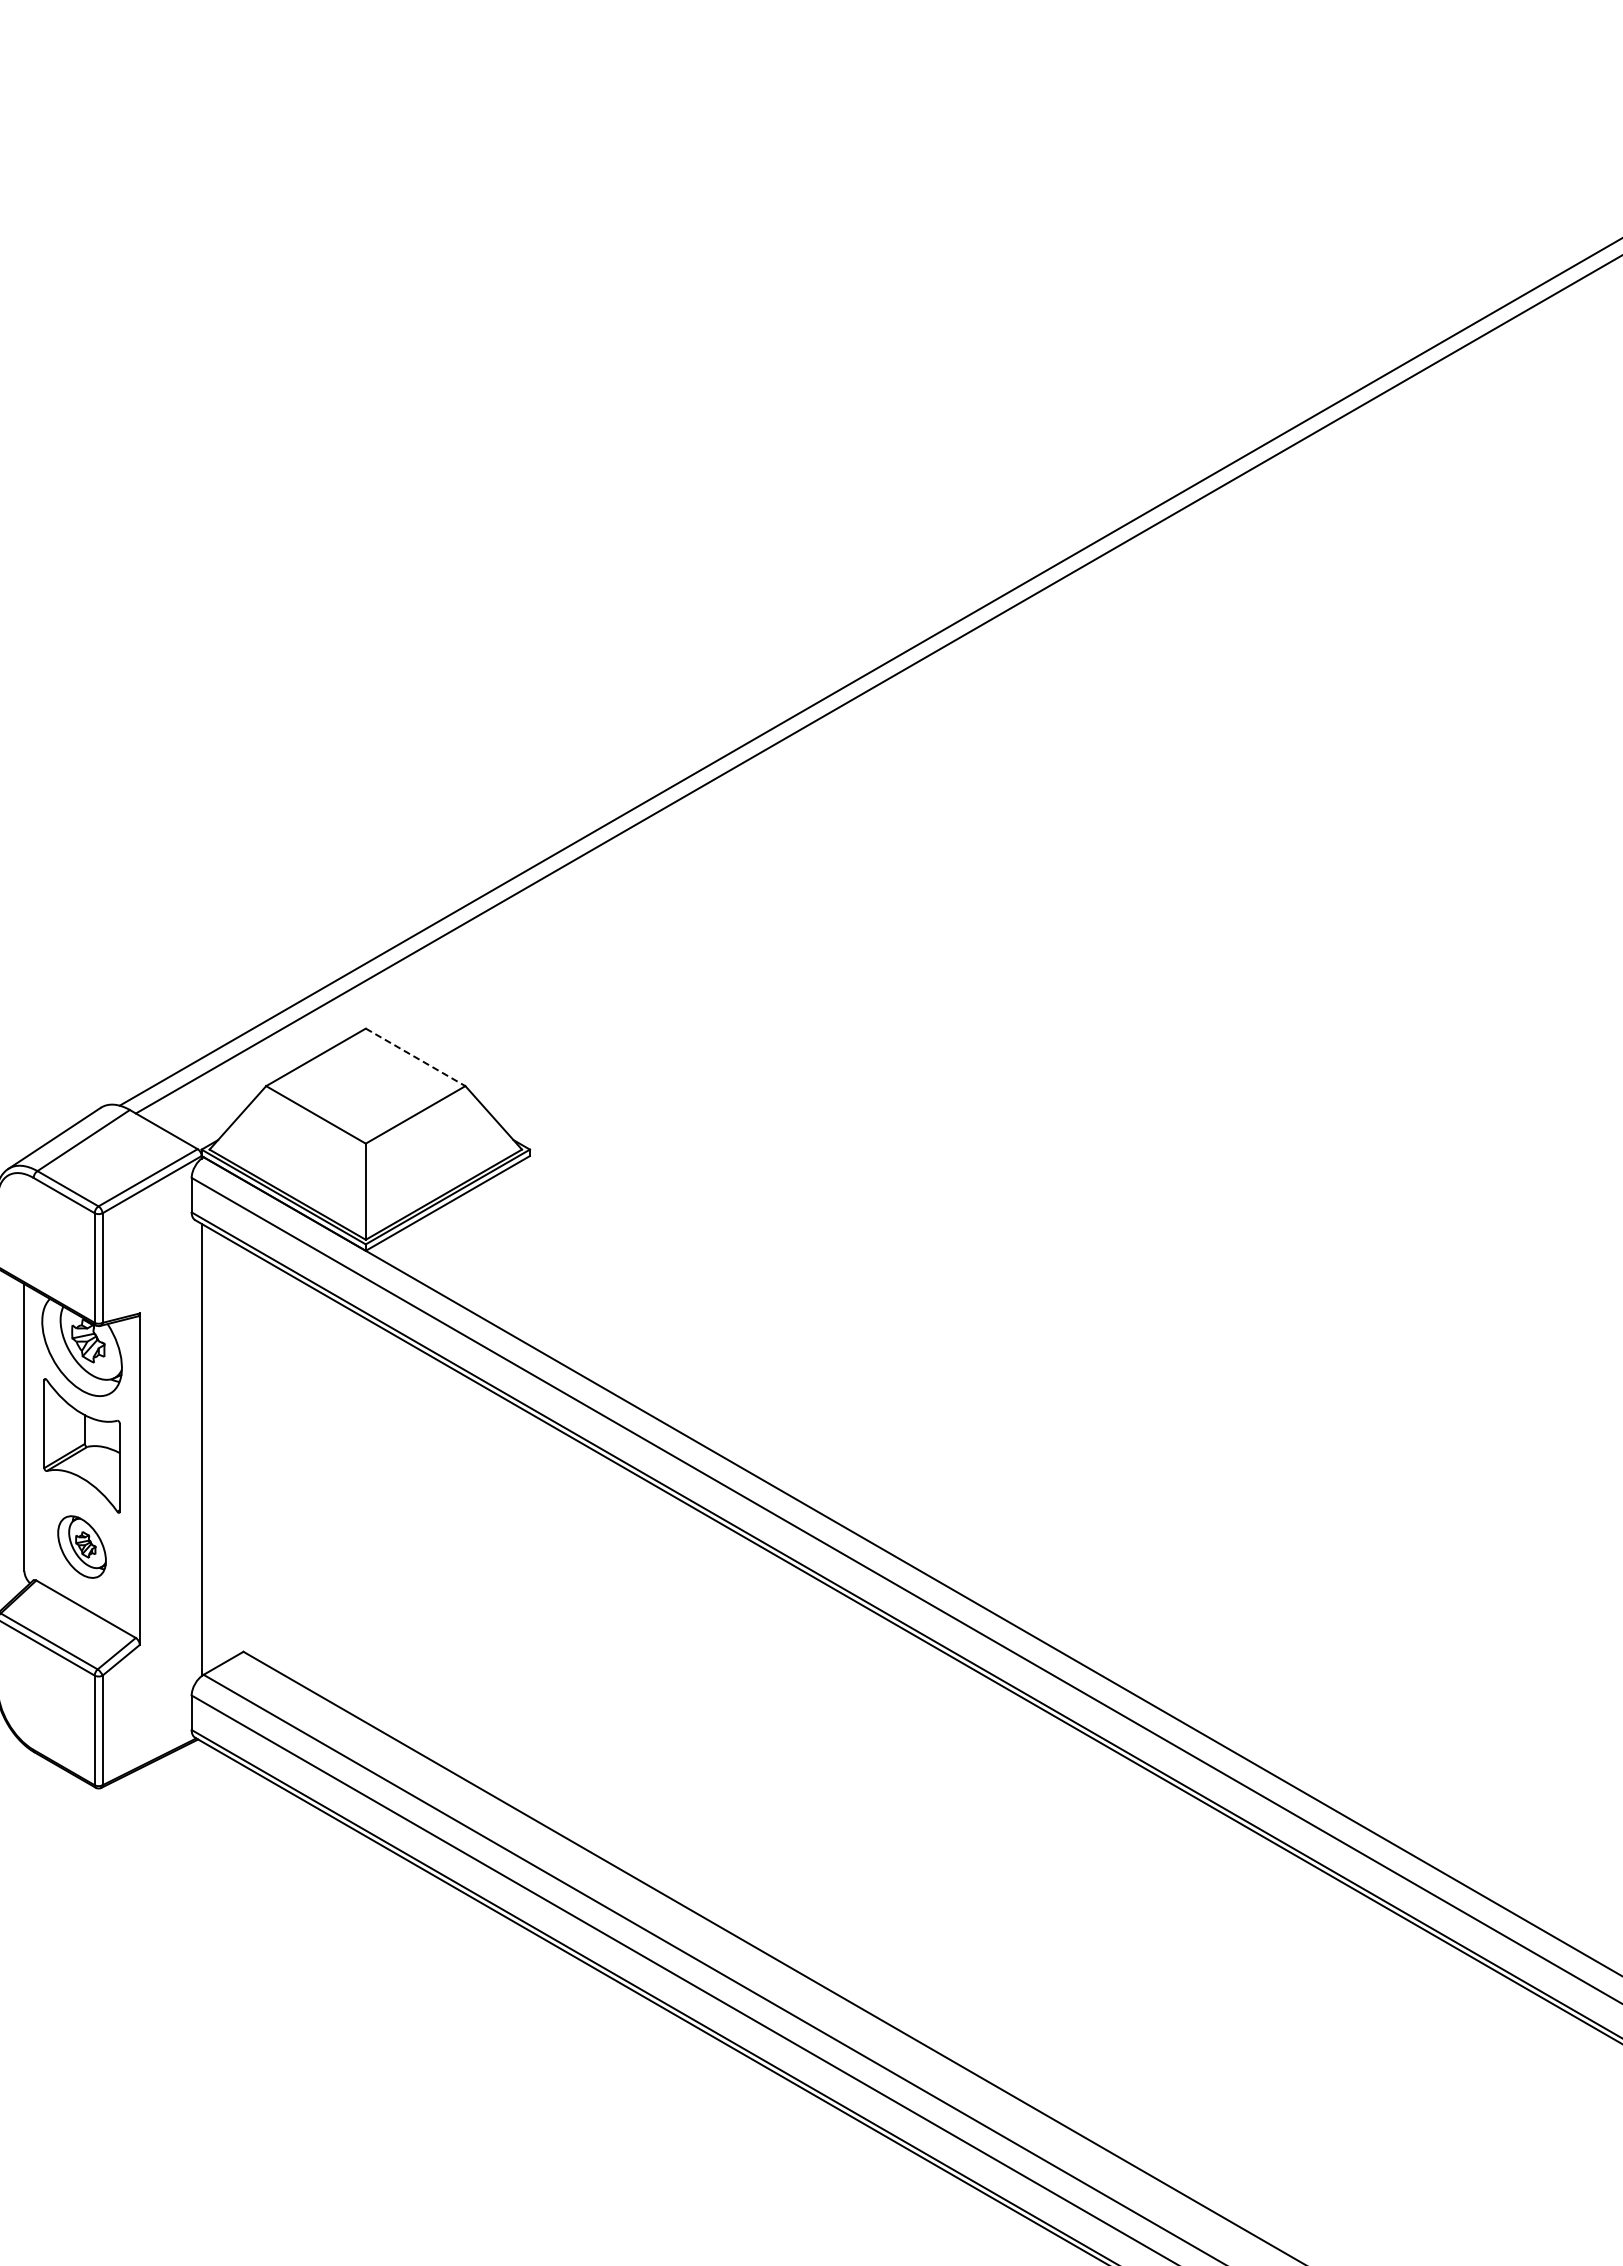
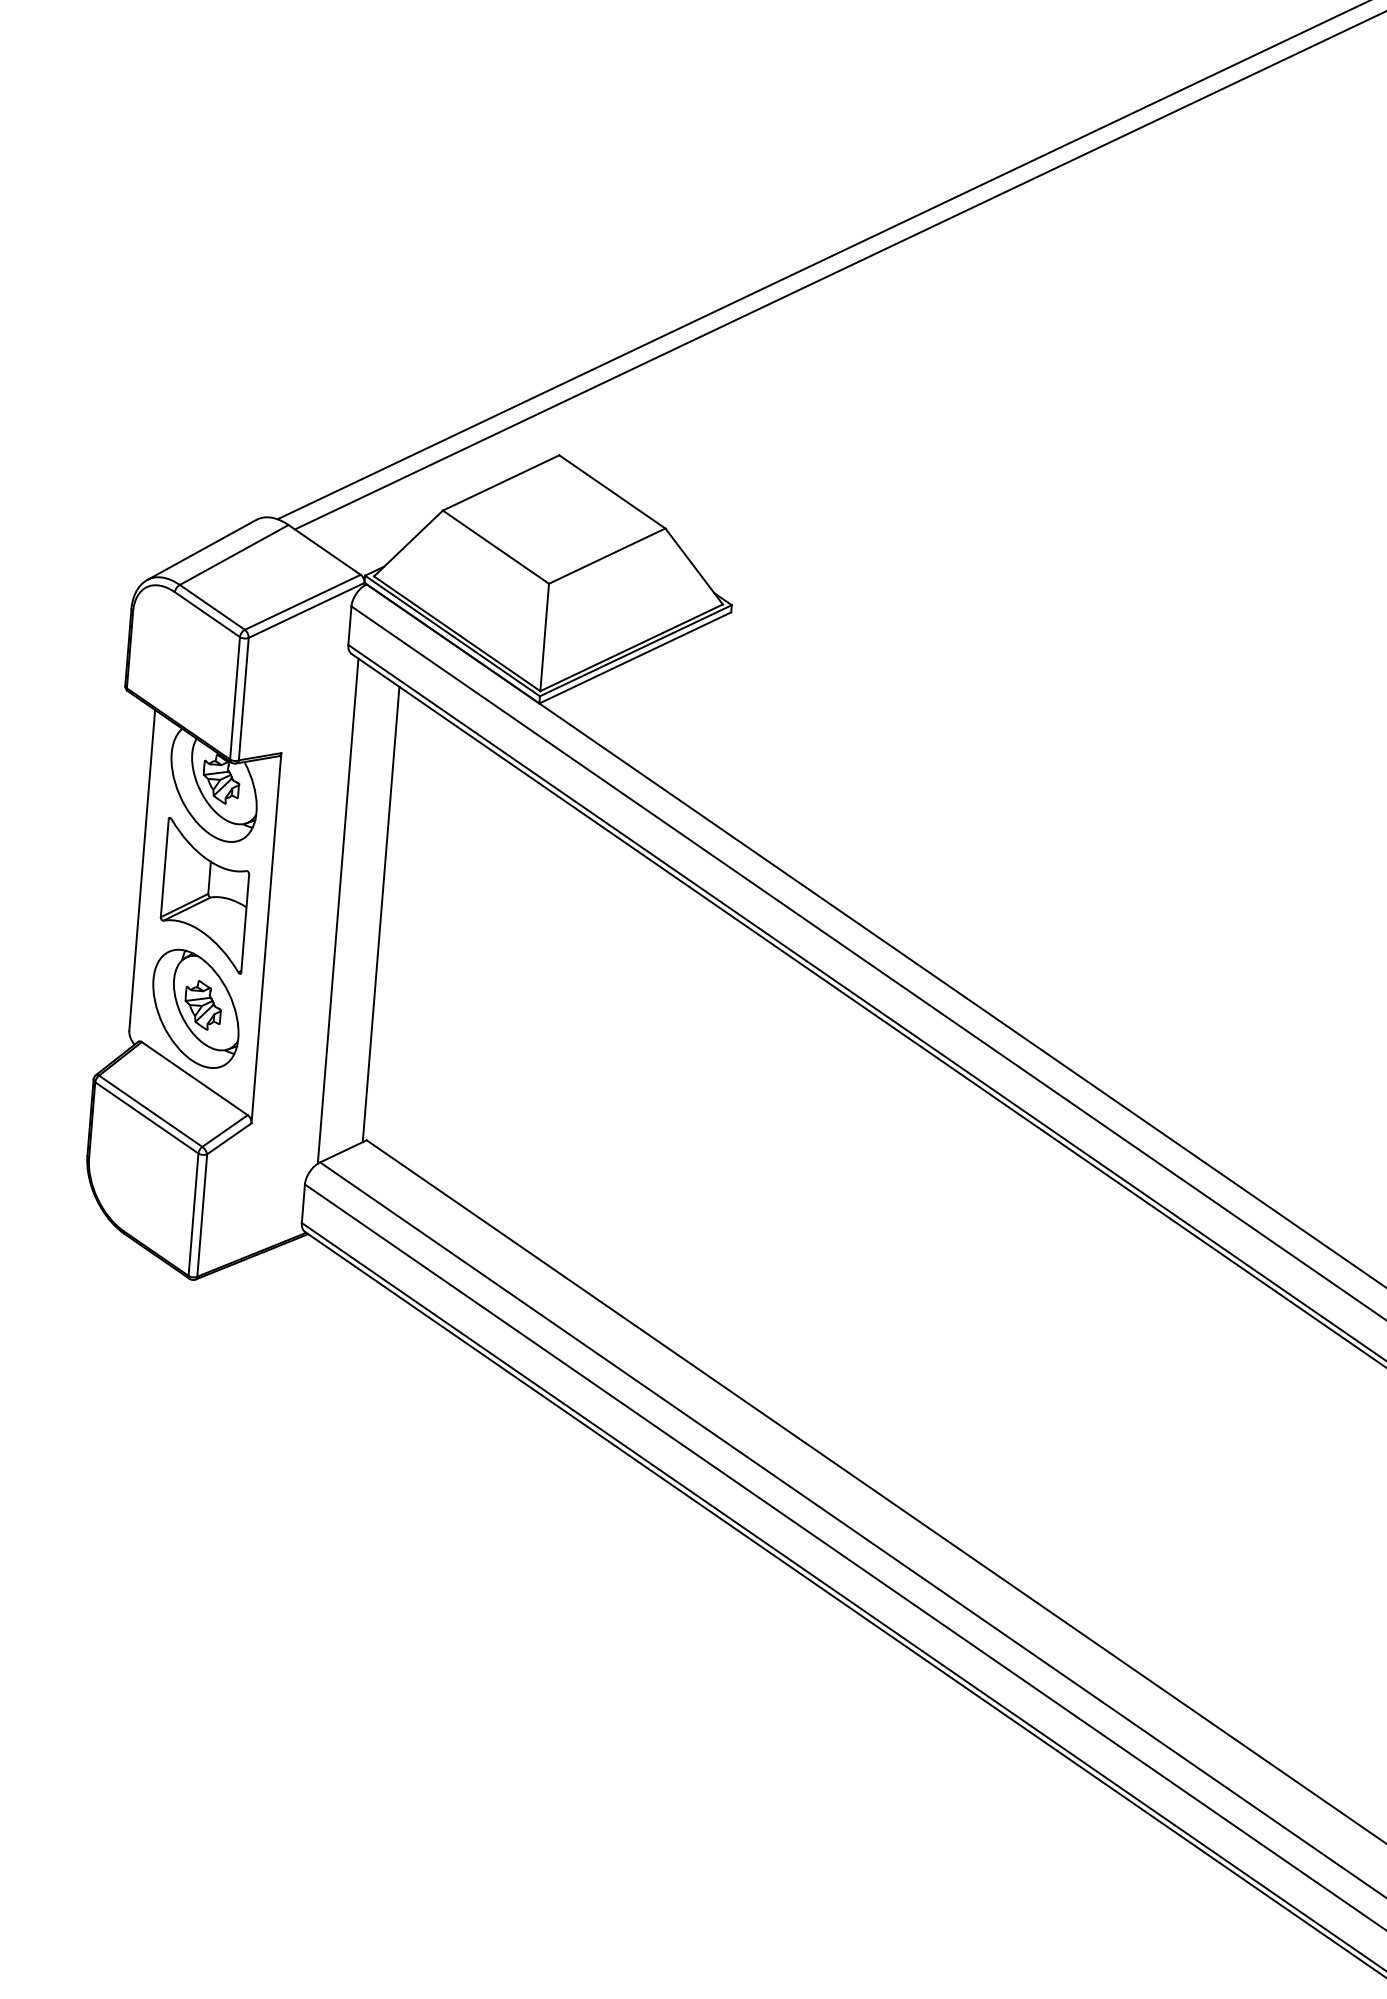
line: (415, 1057) -> (612, 492), dashed -> solid
line: (240, 1449) -> (381, 914), added
part: (81, 1546) -> (195, 1008), size x1.67

